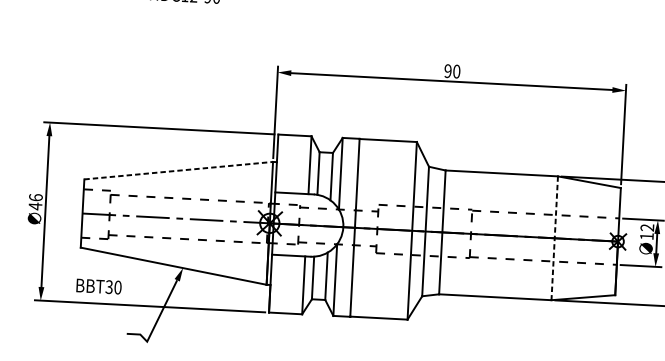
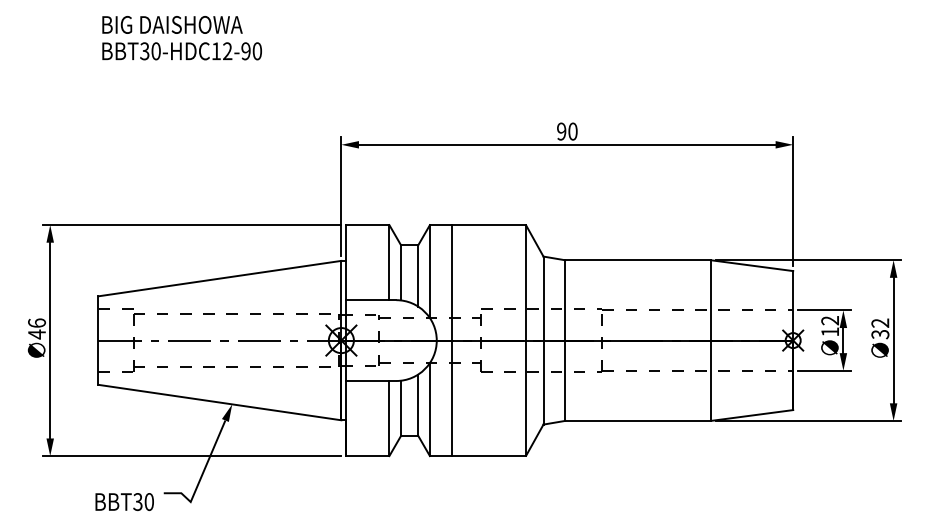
line: (178, 170) -> (219, 278), dashed -> solid
line: (555, 239) -> (711, 341), dashed -> solid
text: (98, 286) -> (124, 501), moved

